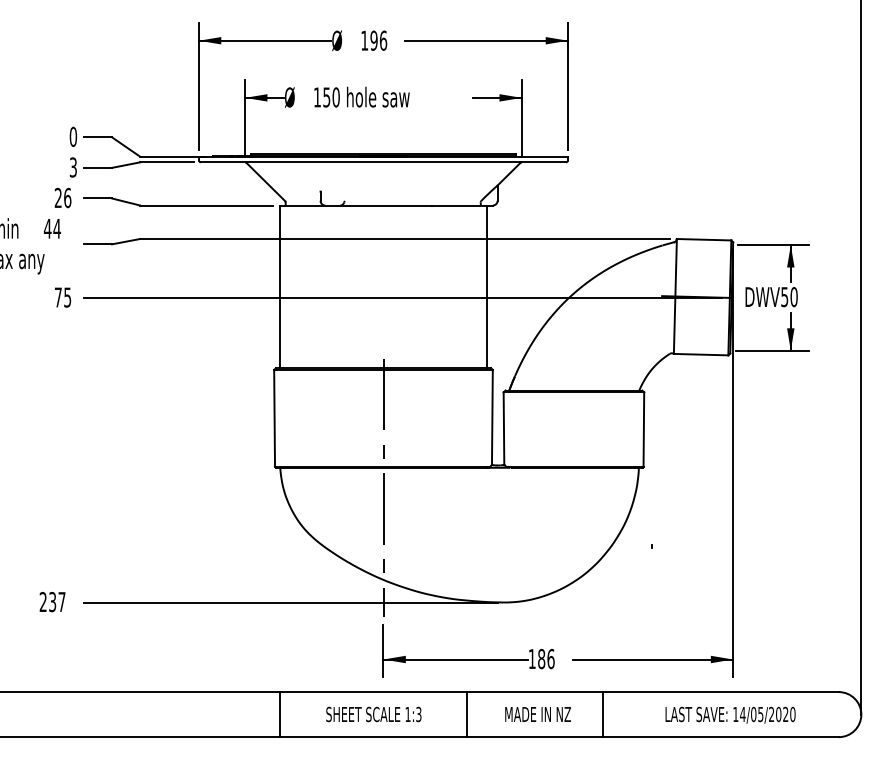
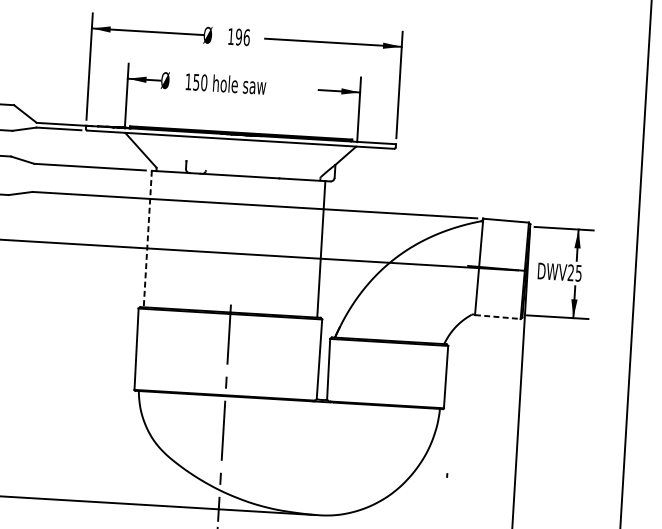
line: (280, 287) -> (148, 239), solid -> dashed
text: (789, 297) -> (574, 273), DWV50 -> DWV25
line: (701, 354) -> (498, 316), solid -> dashed

